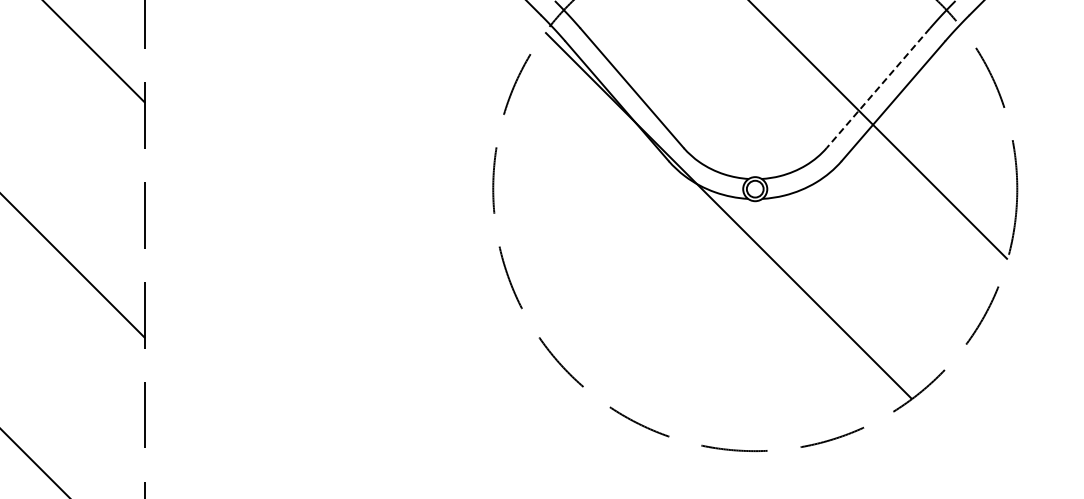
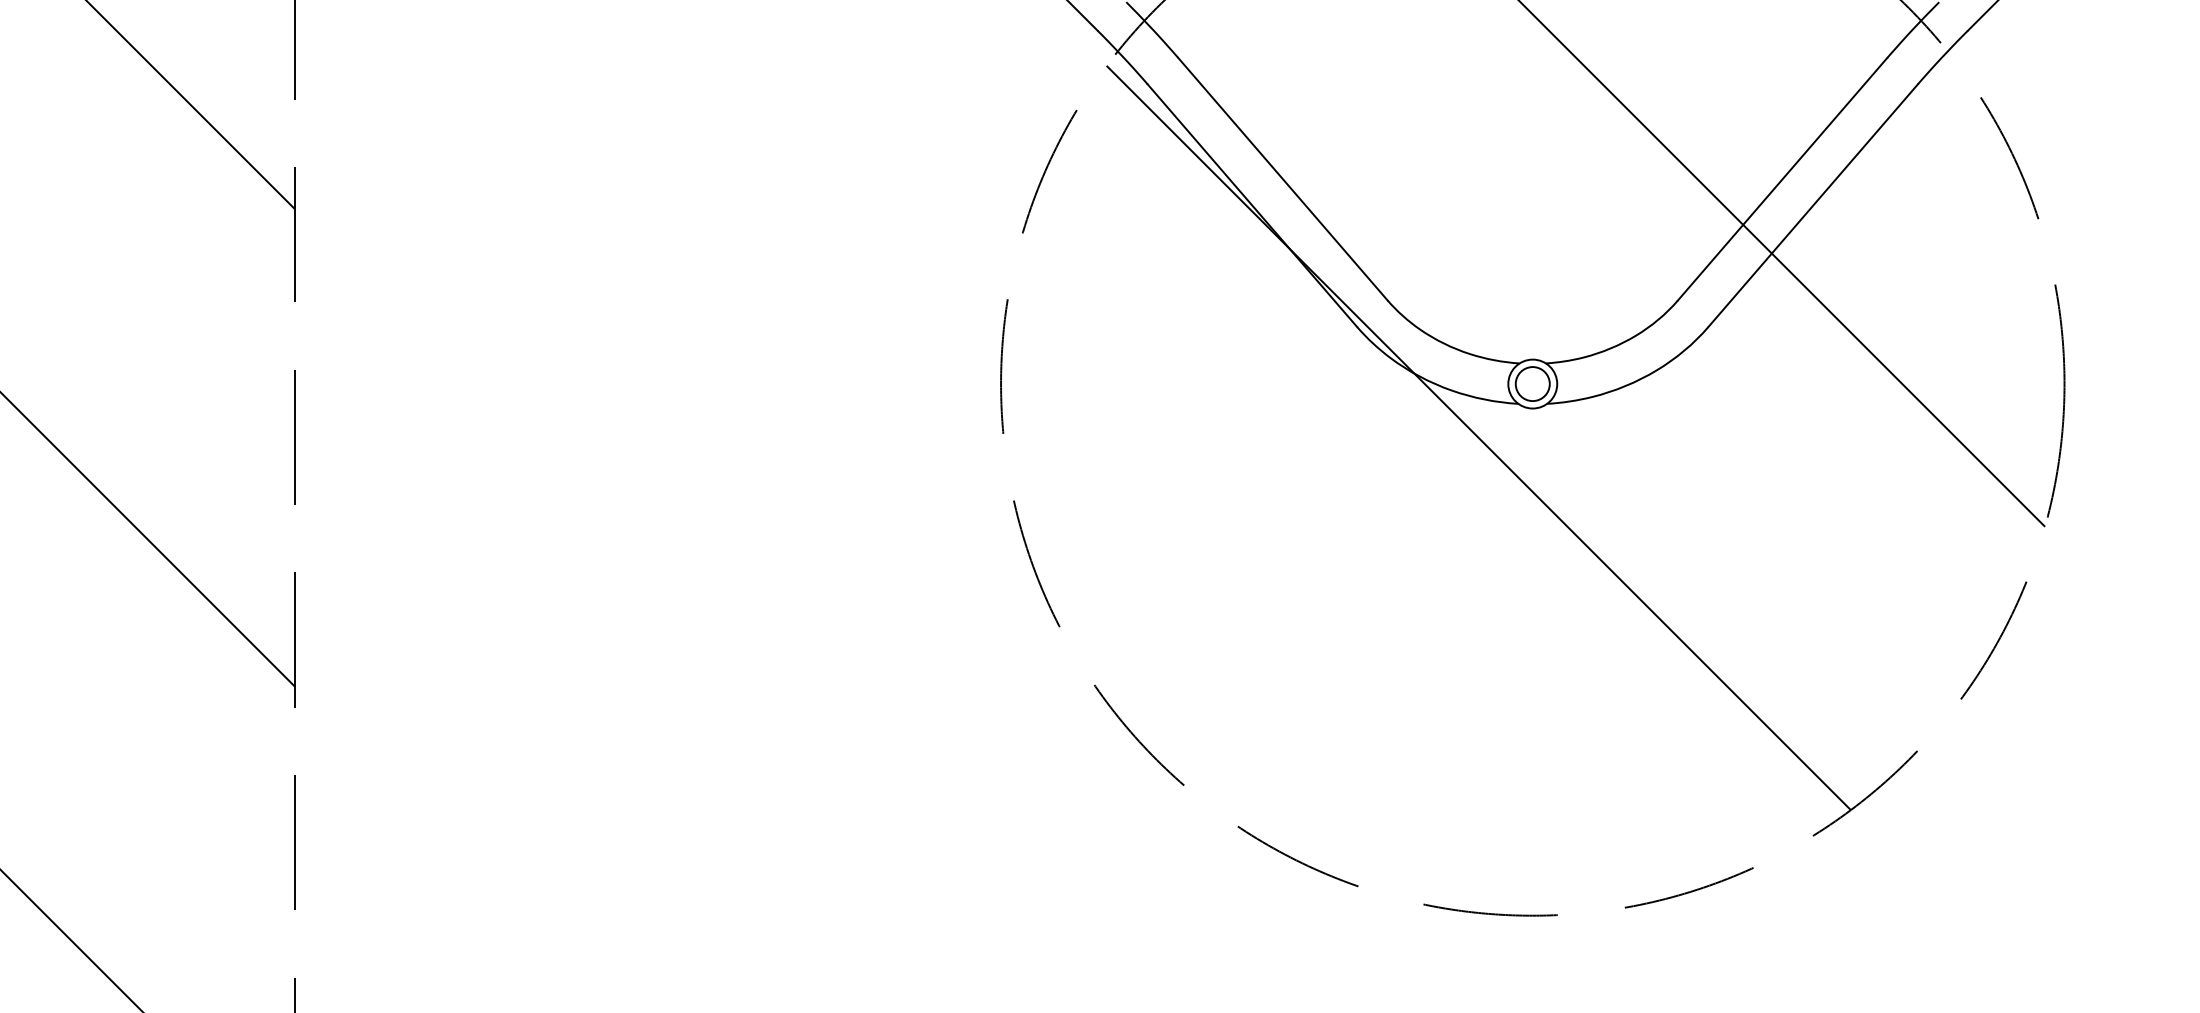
line: (878, 88) -> (1782, 179), dashed -> solid

